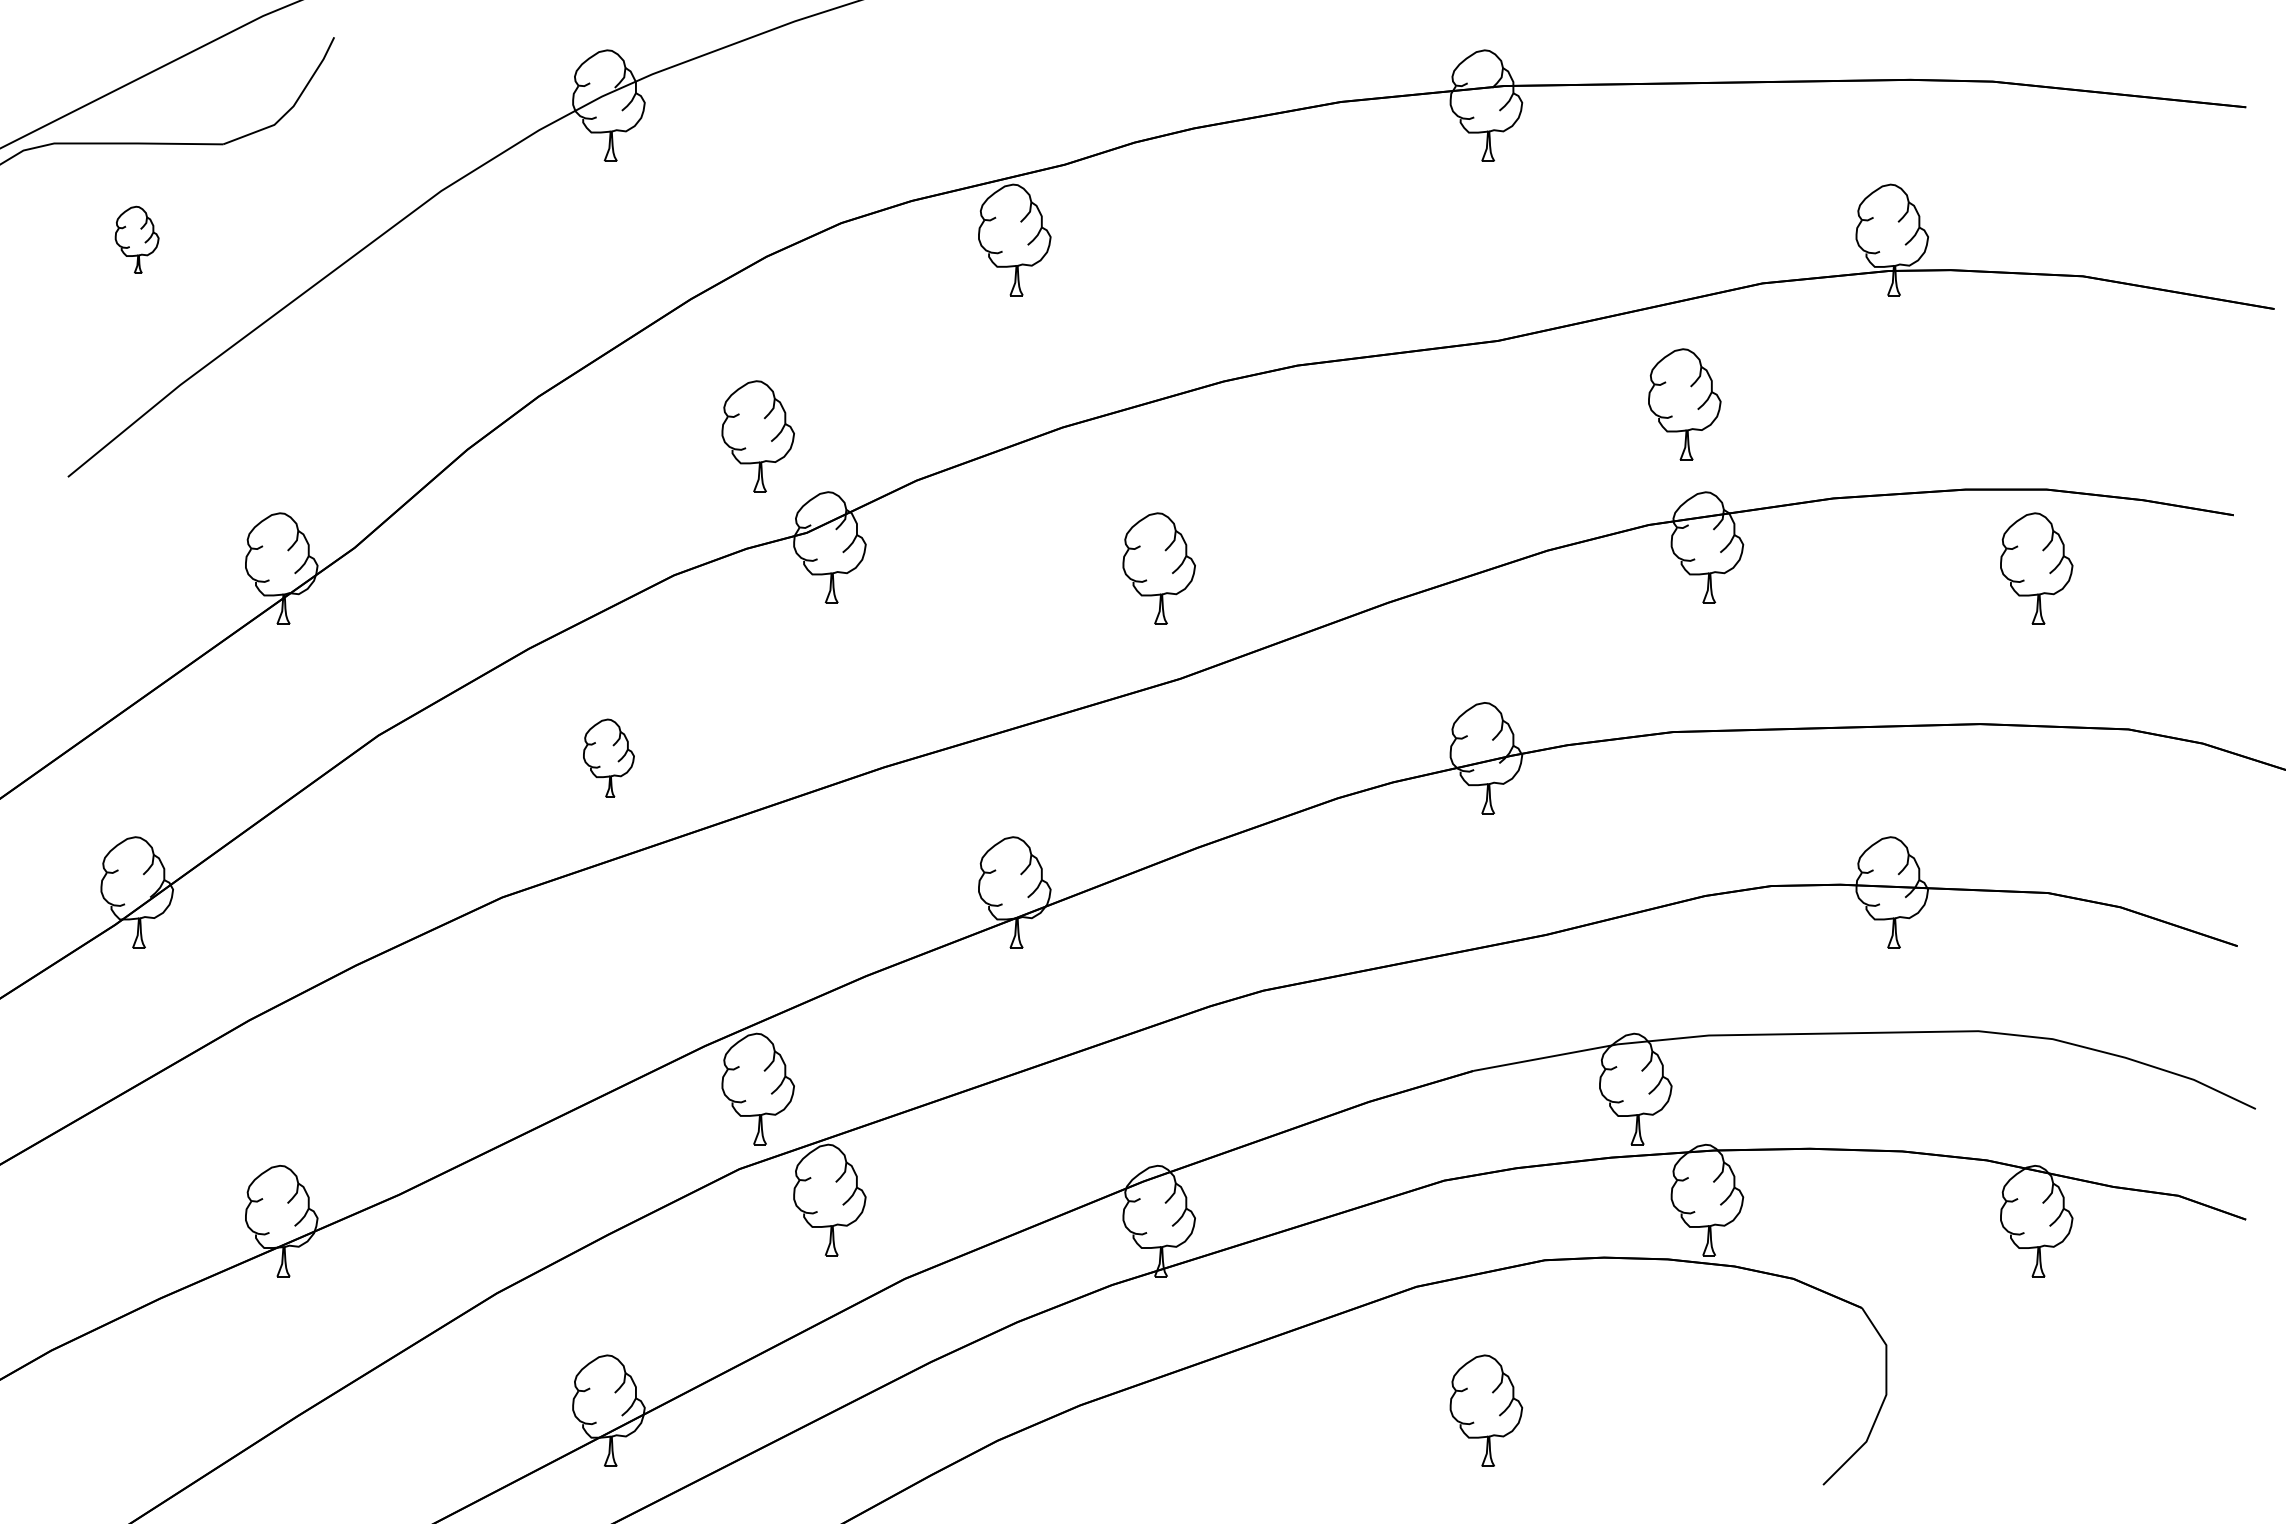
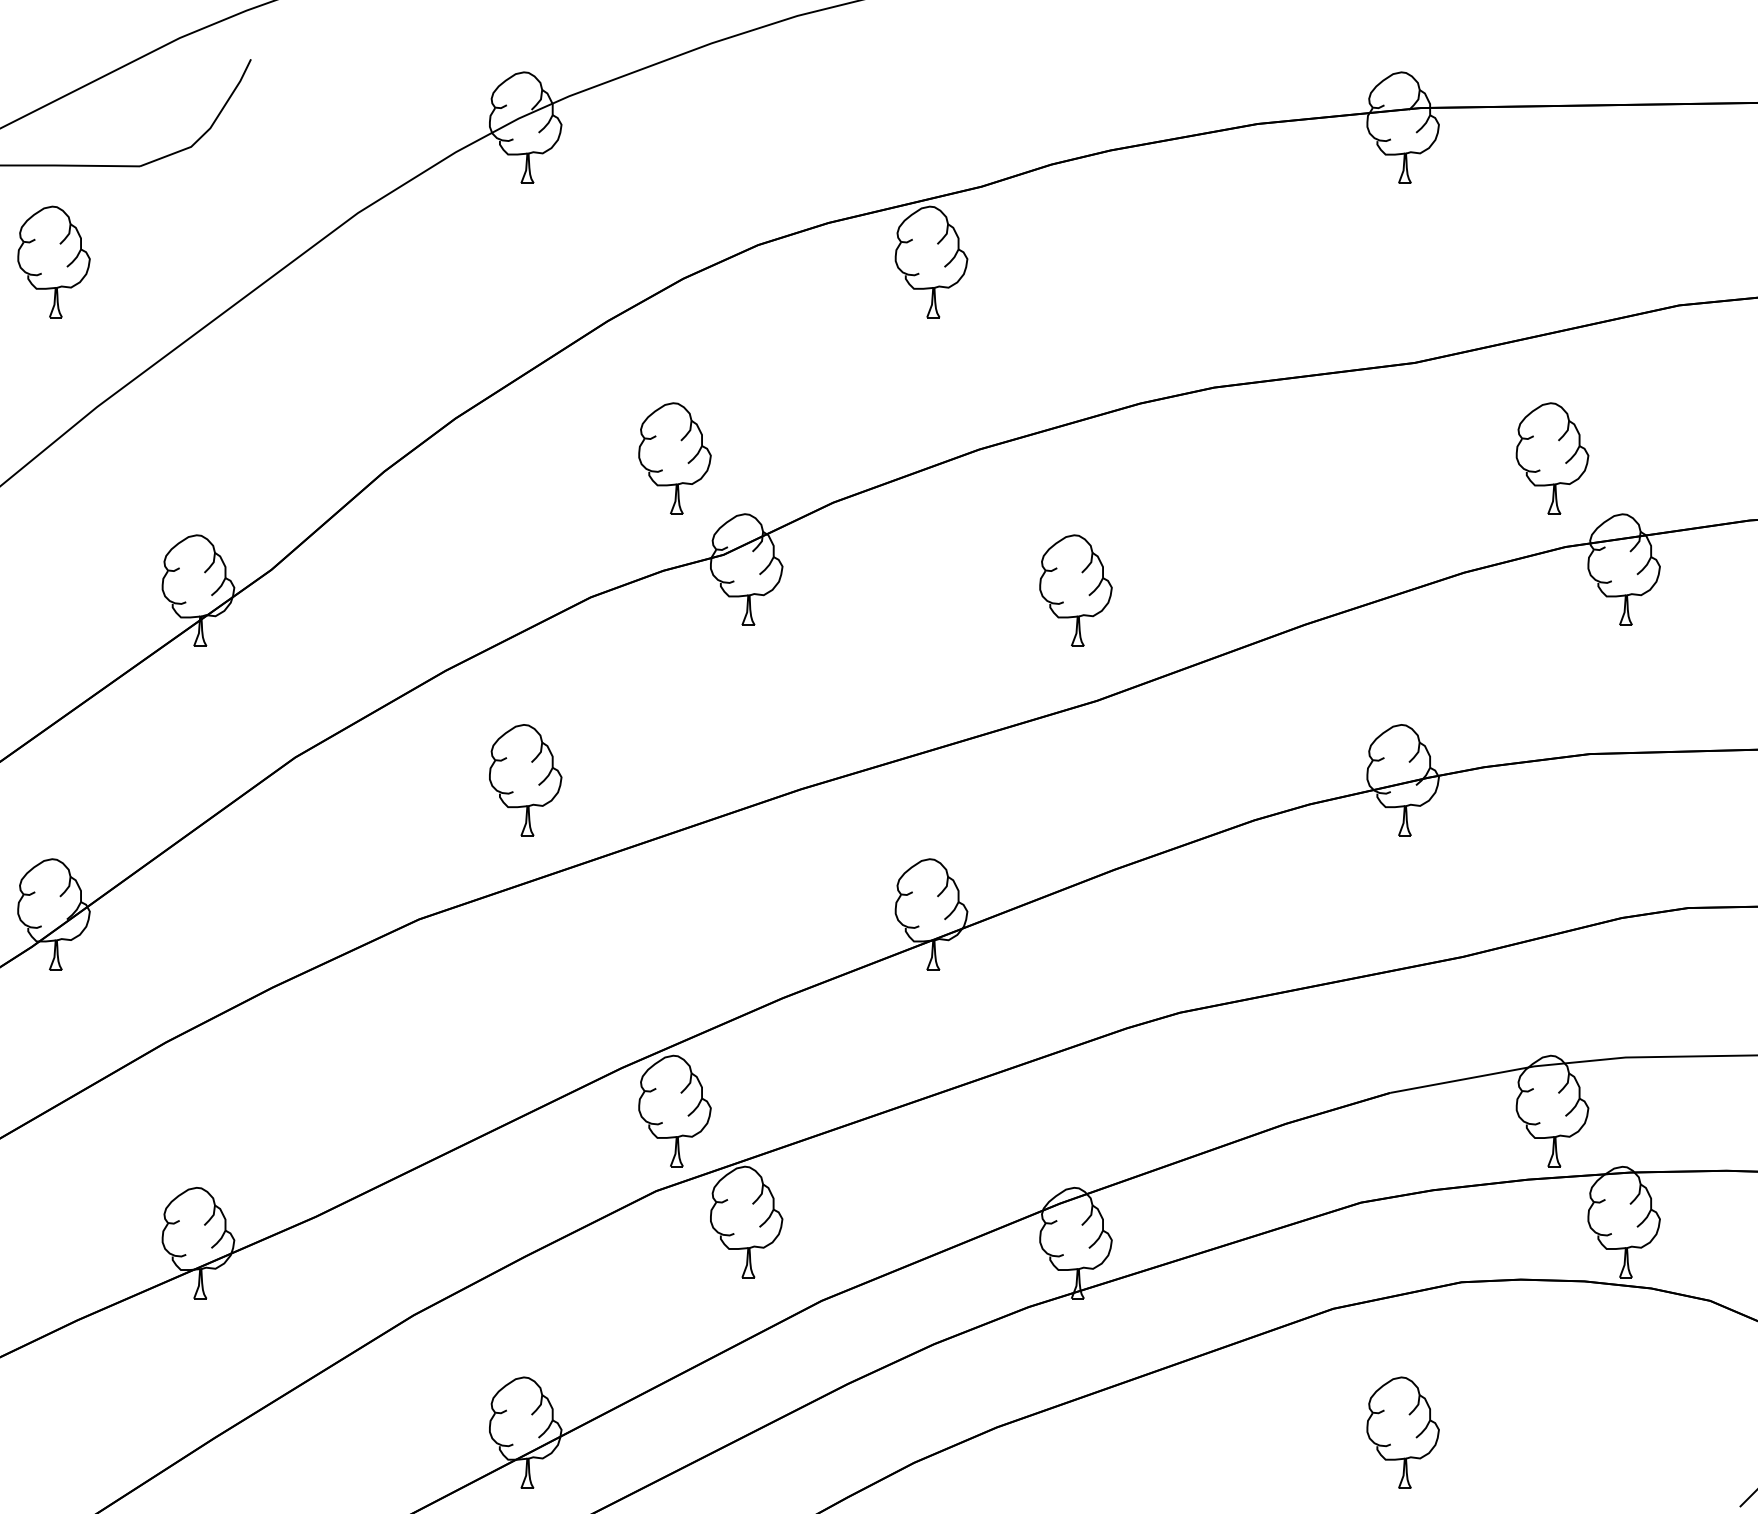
part: (136, 239) -> (53, 261), size x1.67
part: (1684, 404) -> (1552, 458), moved
part: (608, 758) -> (525, 780), size x1.43

